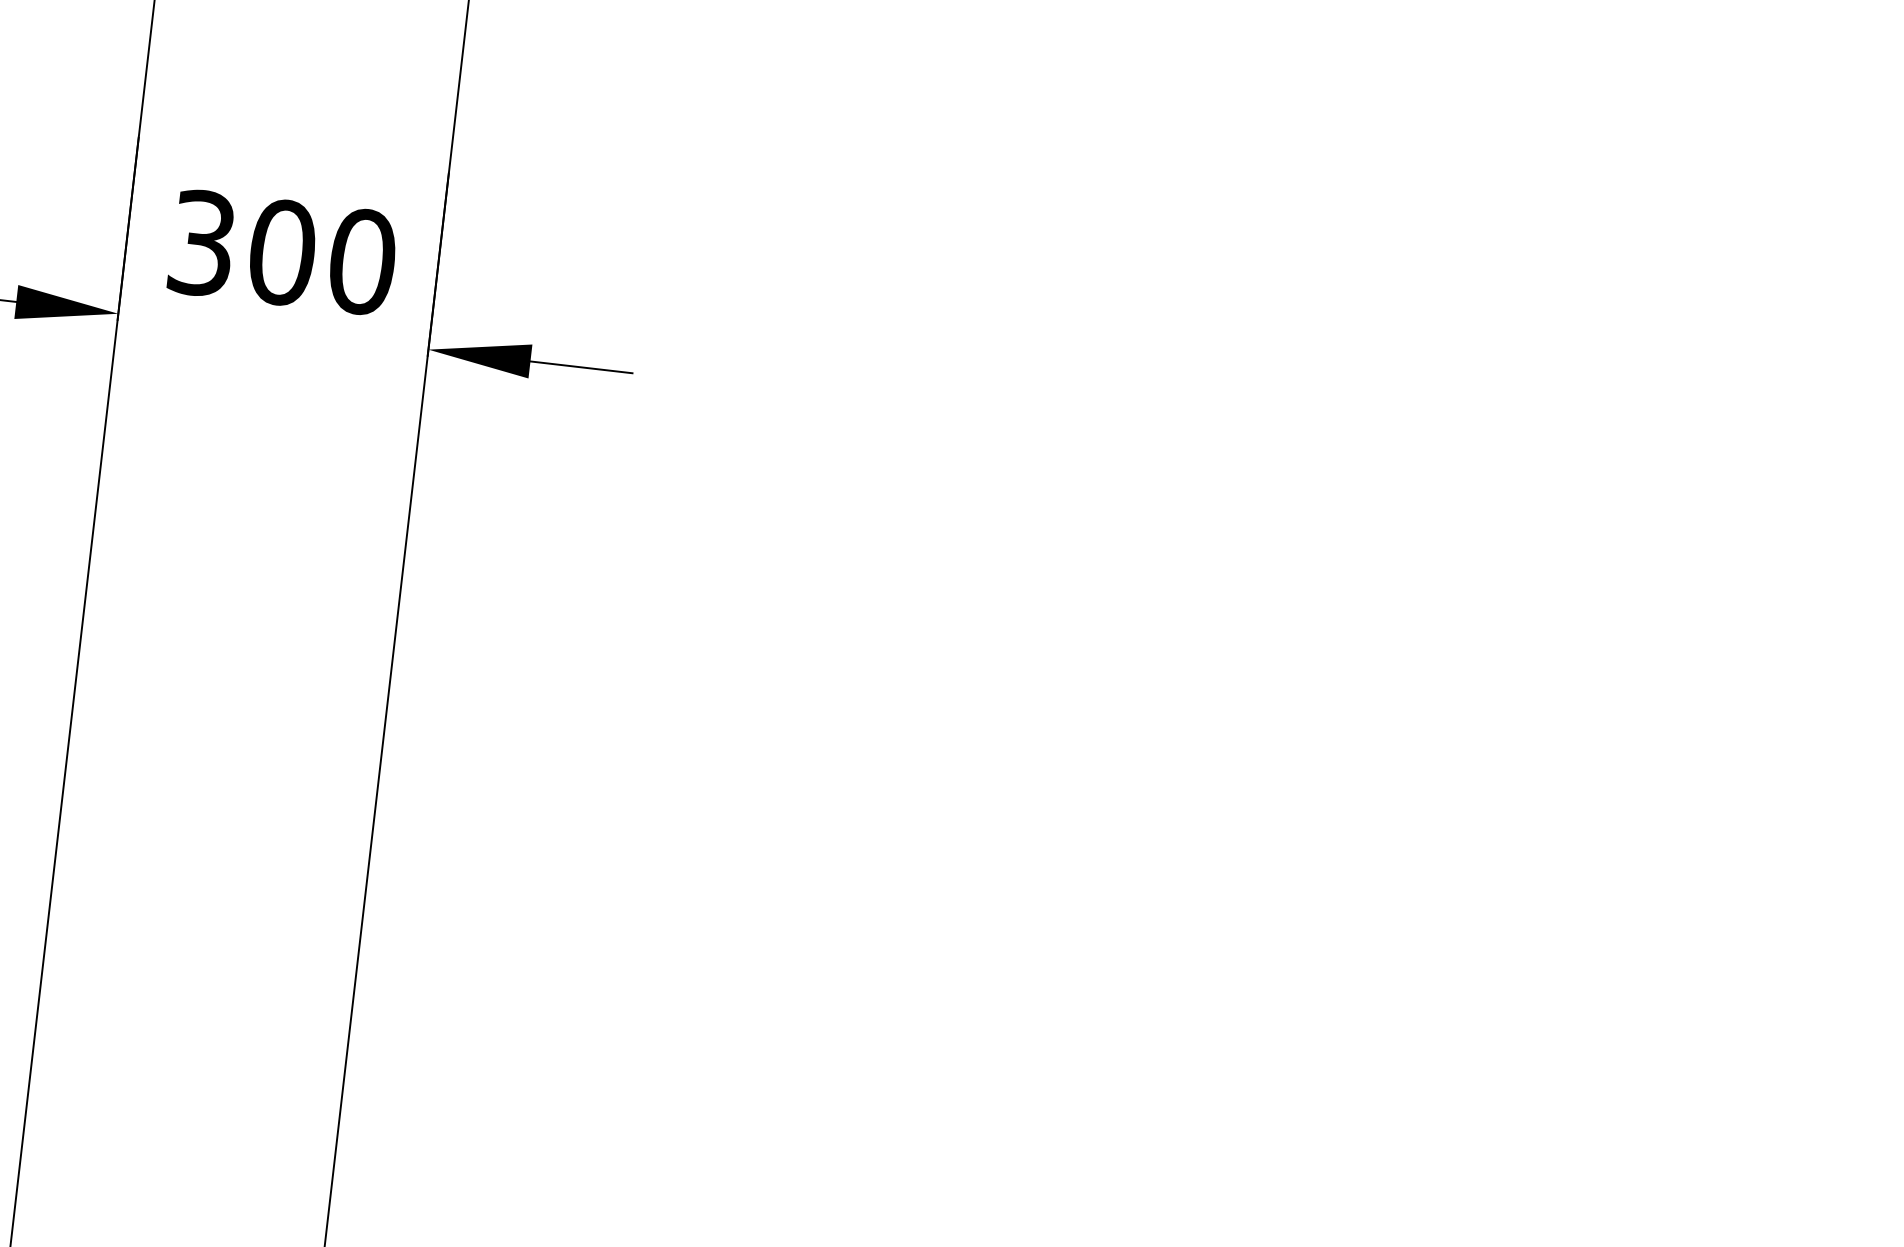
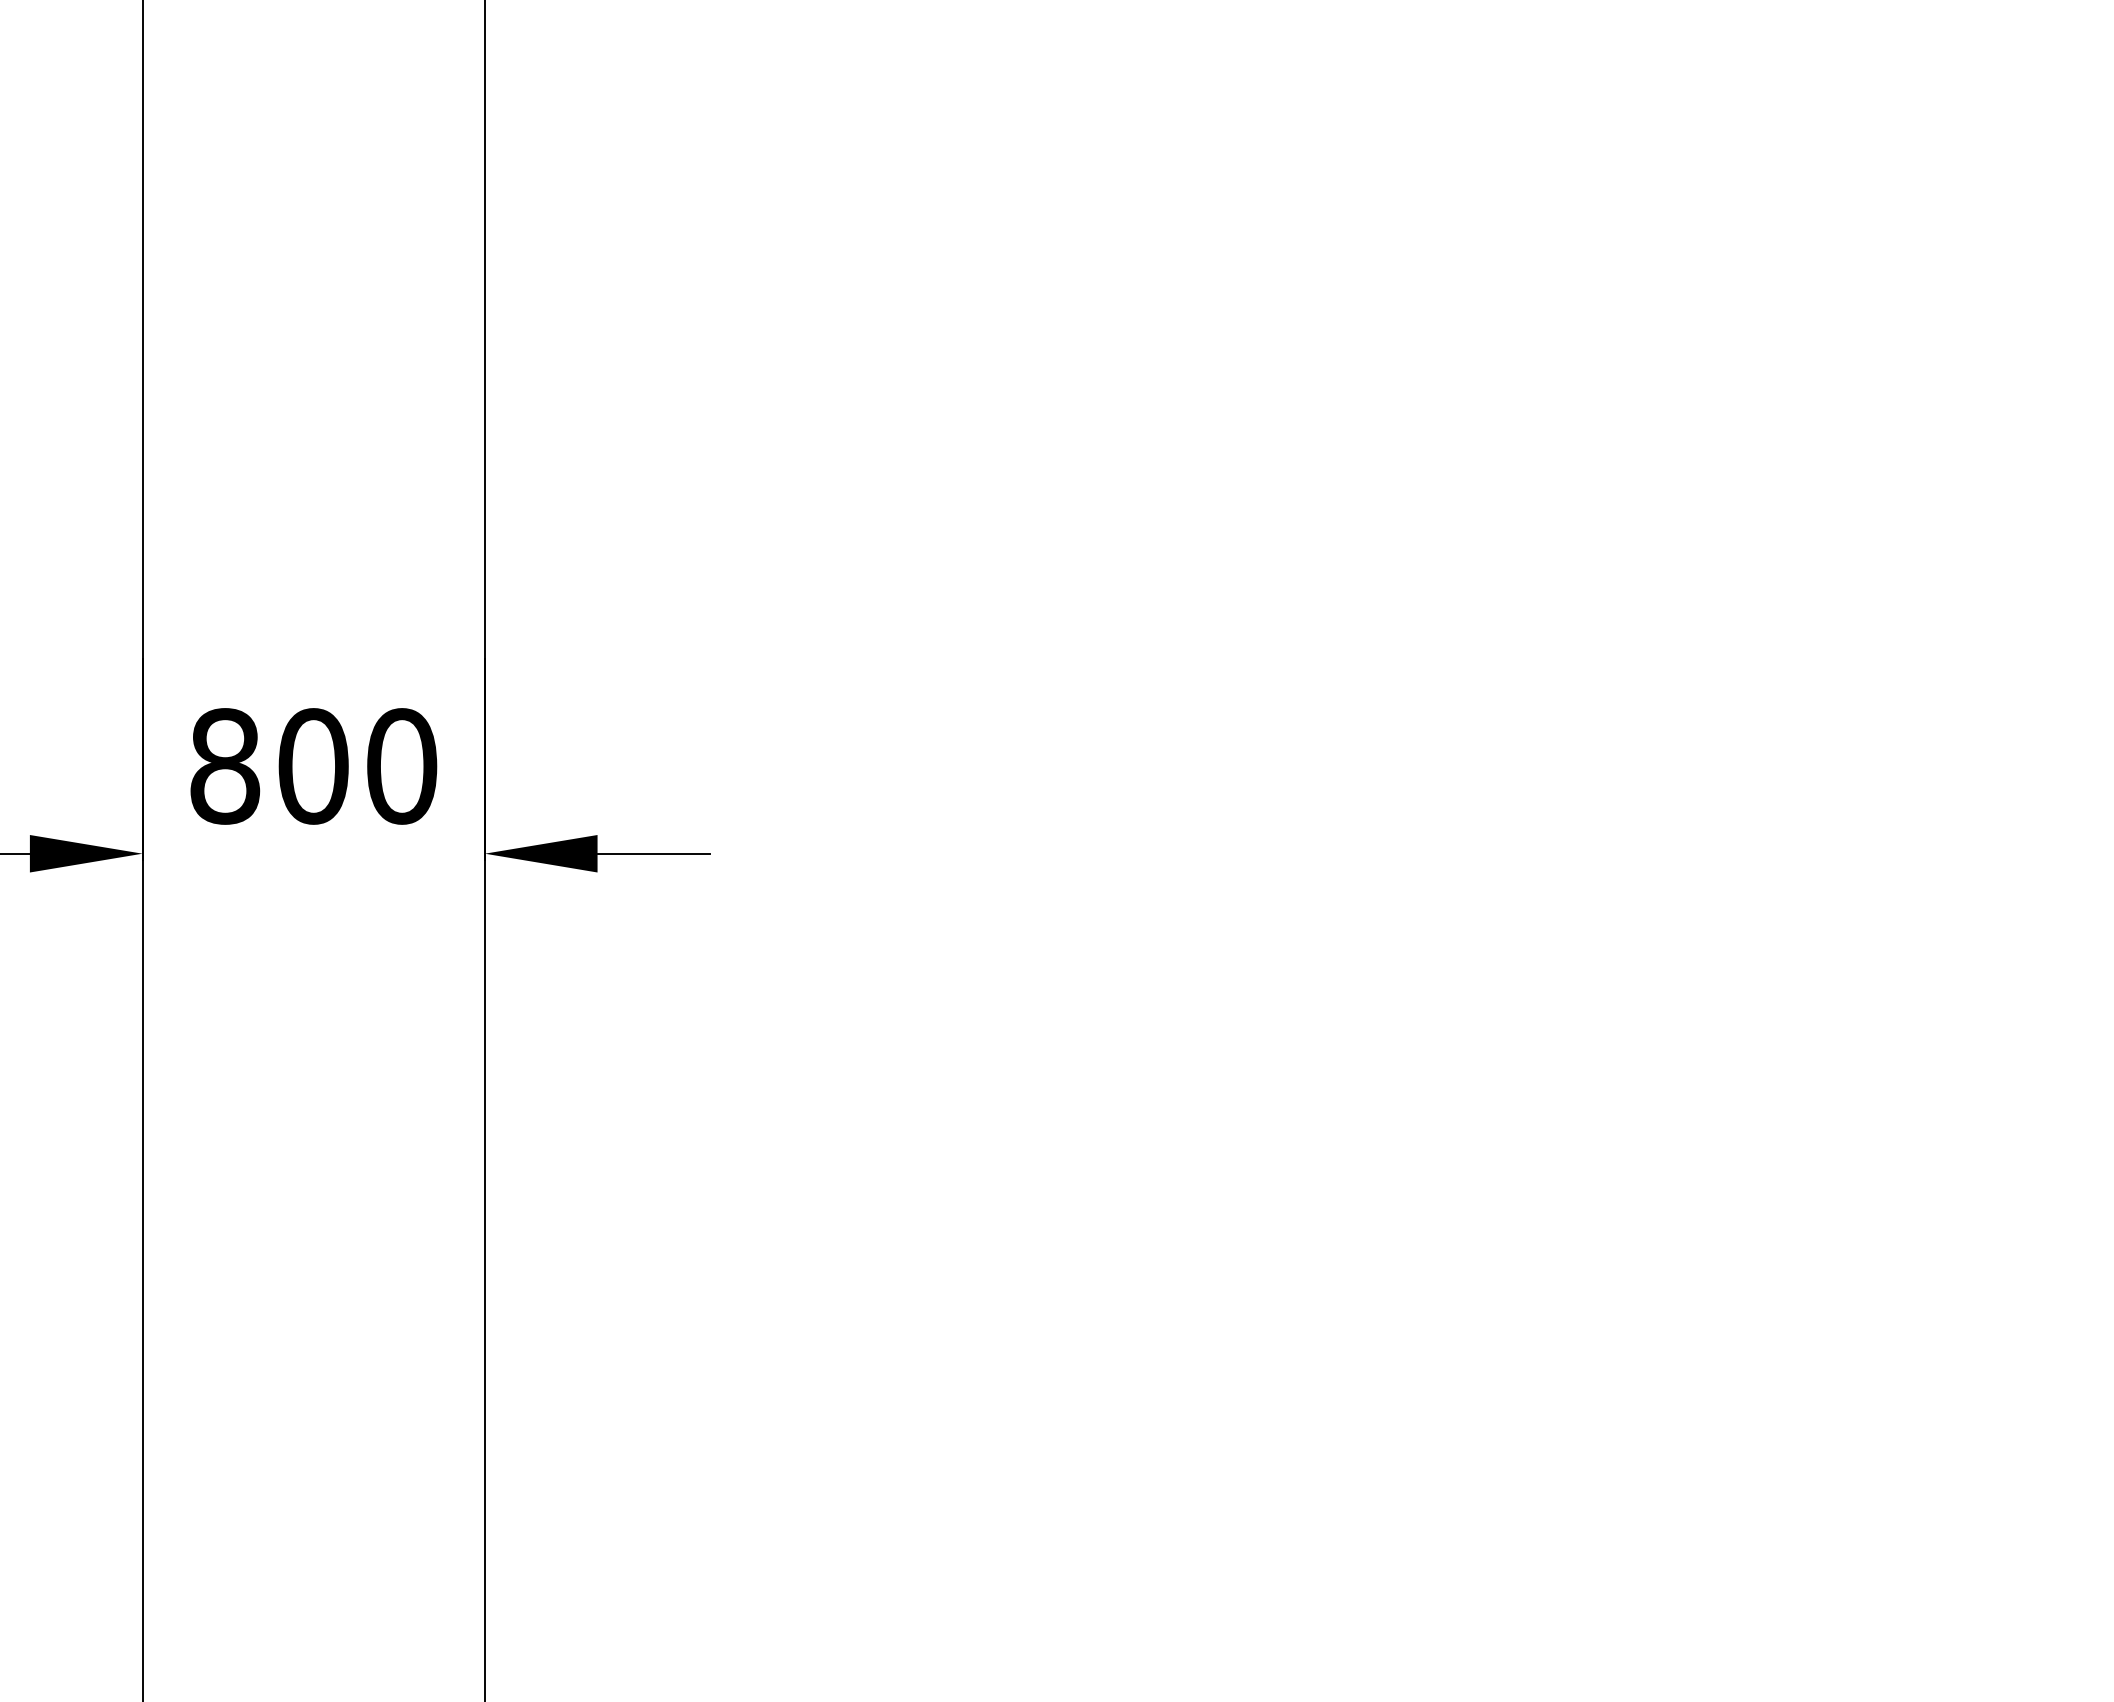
text: (202, 243) -> (225, 766), 300 -> 800

